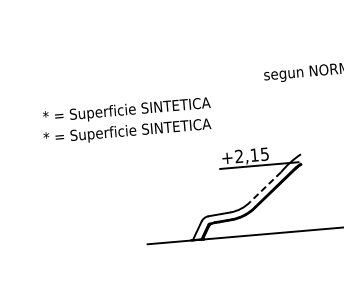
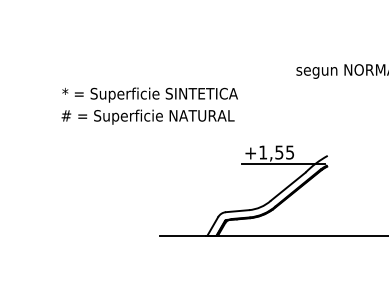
text: (126, 131) -> (148, 116), * = Superficie SINTETICA -> # = Superficie NATURAL
text: (247, 155) -> (271, 152), +2,15 -> +1,55
line: (265, 186) -> (287, 186), dashed -> solid

